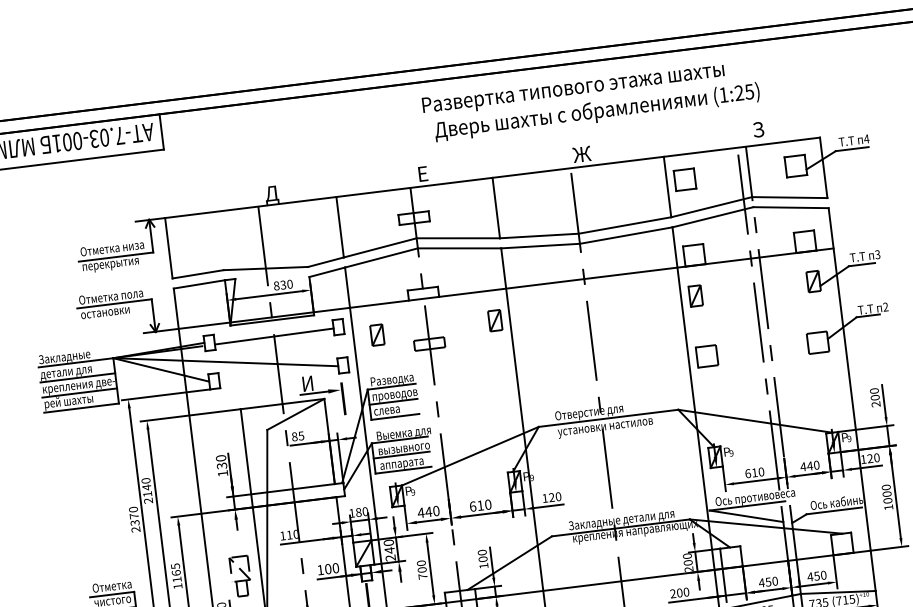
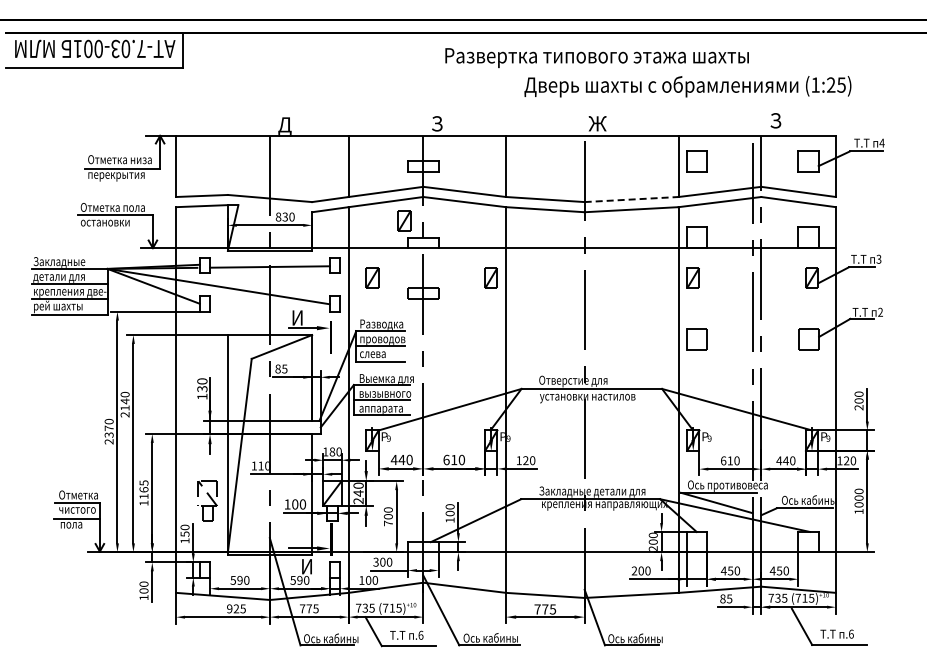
text: (596, 112) -> (687, 86), moved
text: (423, 173) -> (437, 123), Е -> З
line: (625, 225) -> (632, 199), solid -> dashed
part: (402, 273) -> (404, 220), added

